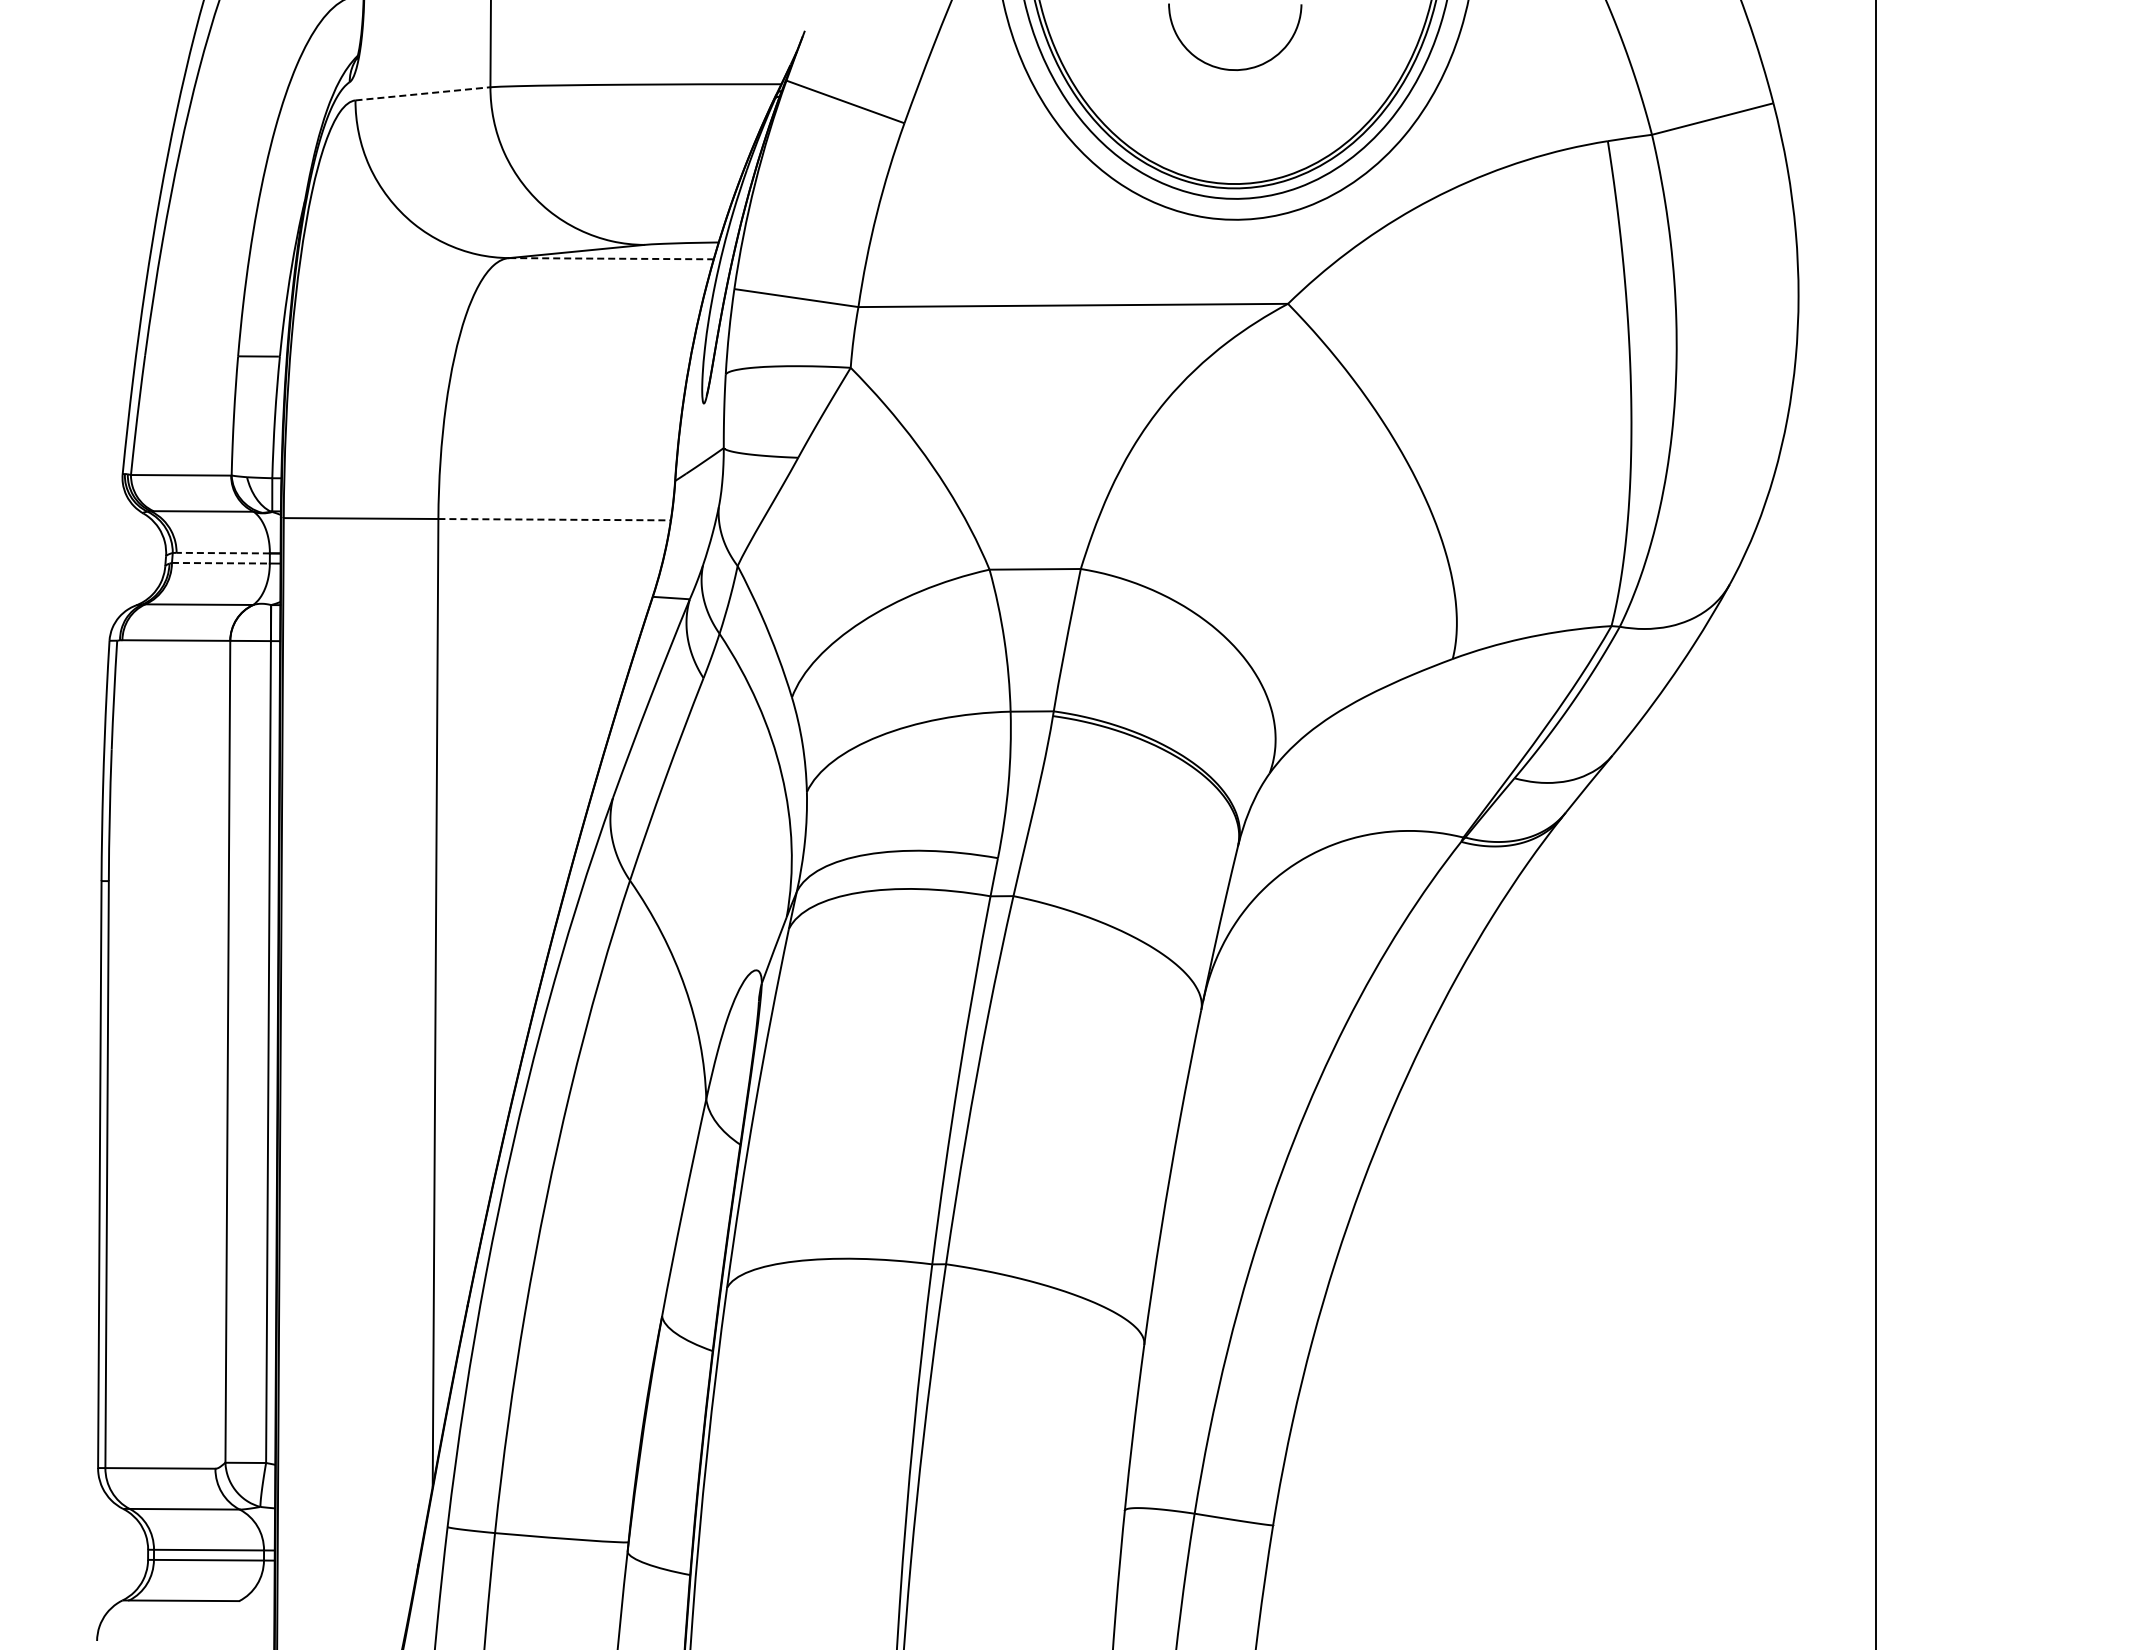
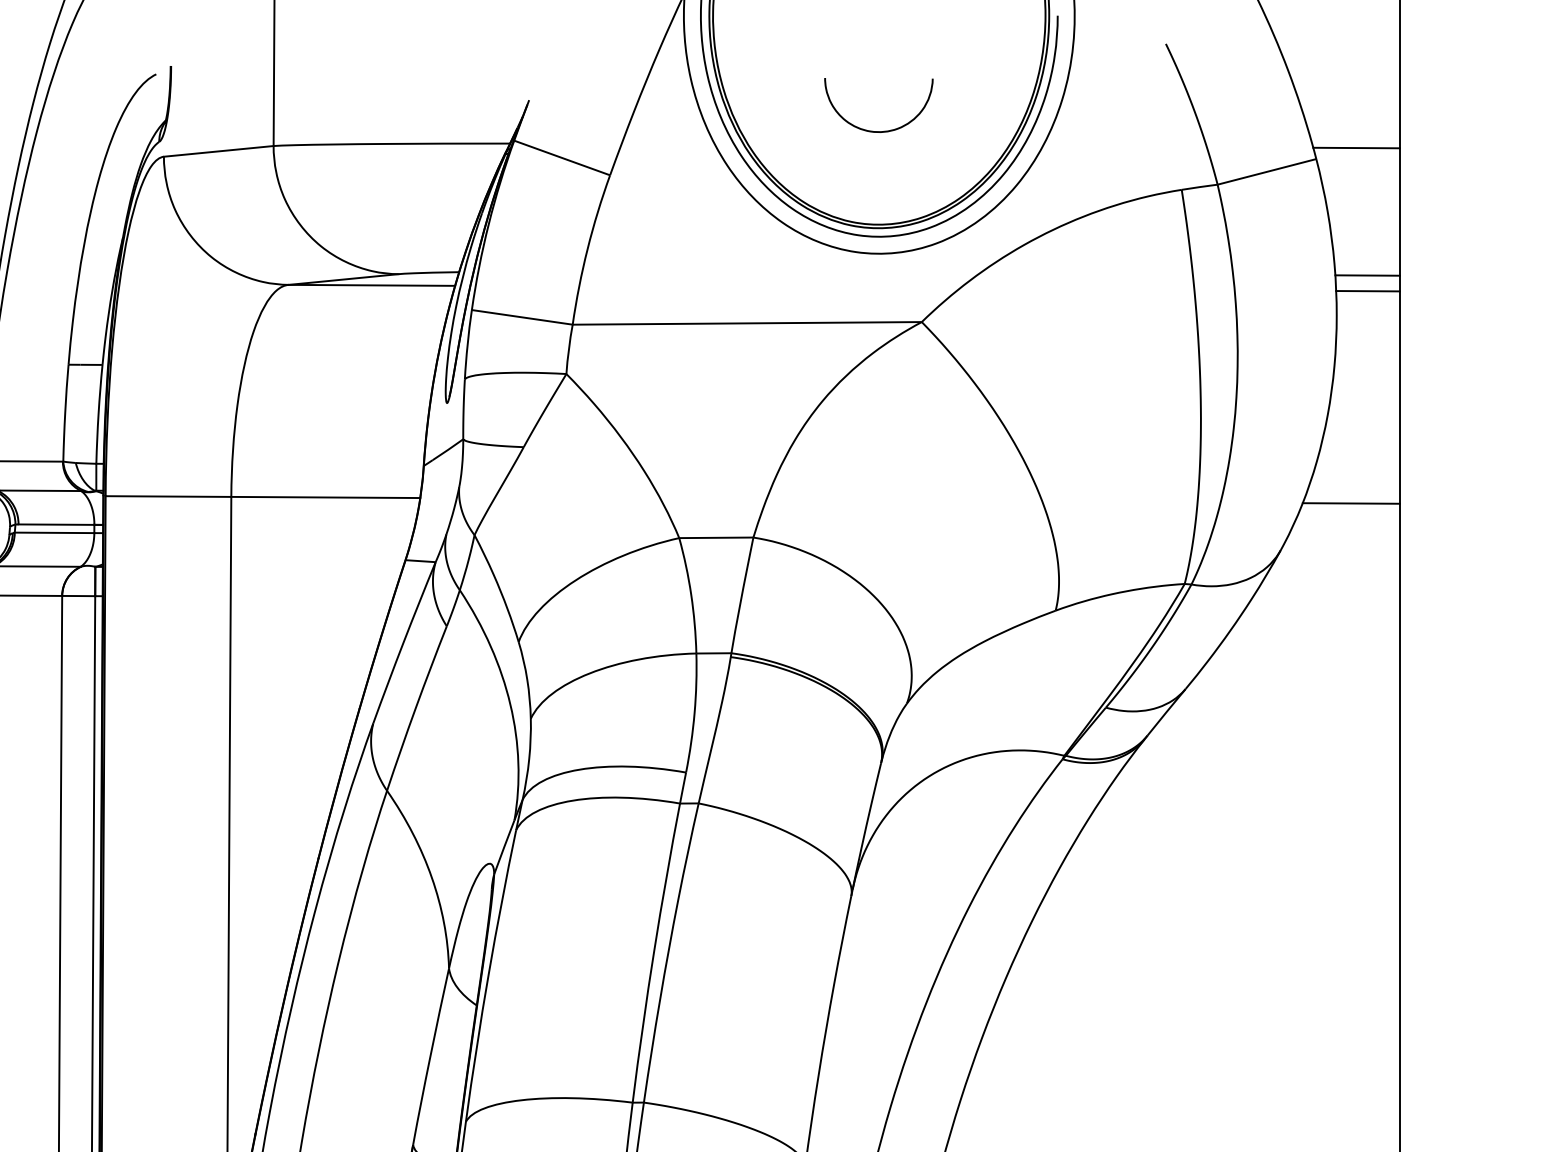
line: (1822, 89) -> (1356, 147), added
line: (422, 93) -> (218, 151), dashed -> solid
line: (1836, 246) -> (1367, 275), added
line: (611, 258) -> (372, 285), dashed -> solid
line: (1836, 265) -> (1367, 290), added
line: (555, 519) -> (326, 497), dashed -> solid
line: (1816, 526) -> (1351, 503), added
line: (223, 553) -> (56, 524), dashed -> solid
line: (220, 563) -> (54, 533), dashed -> solid

